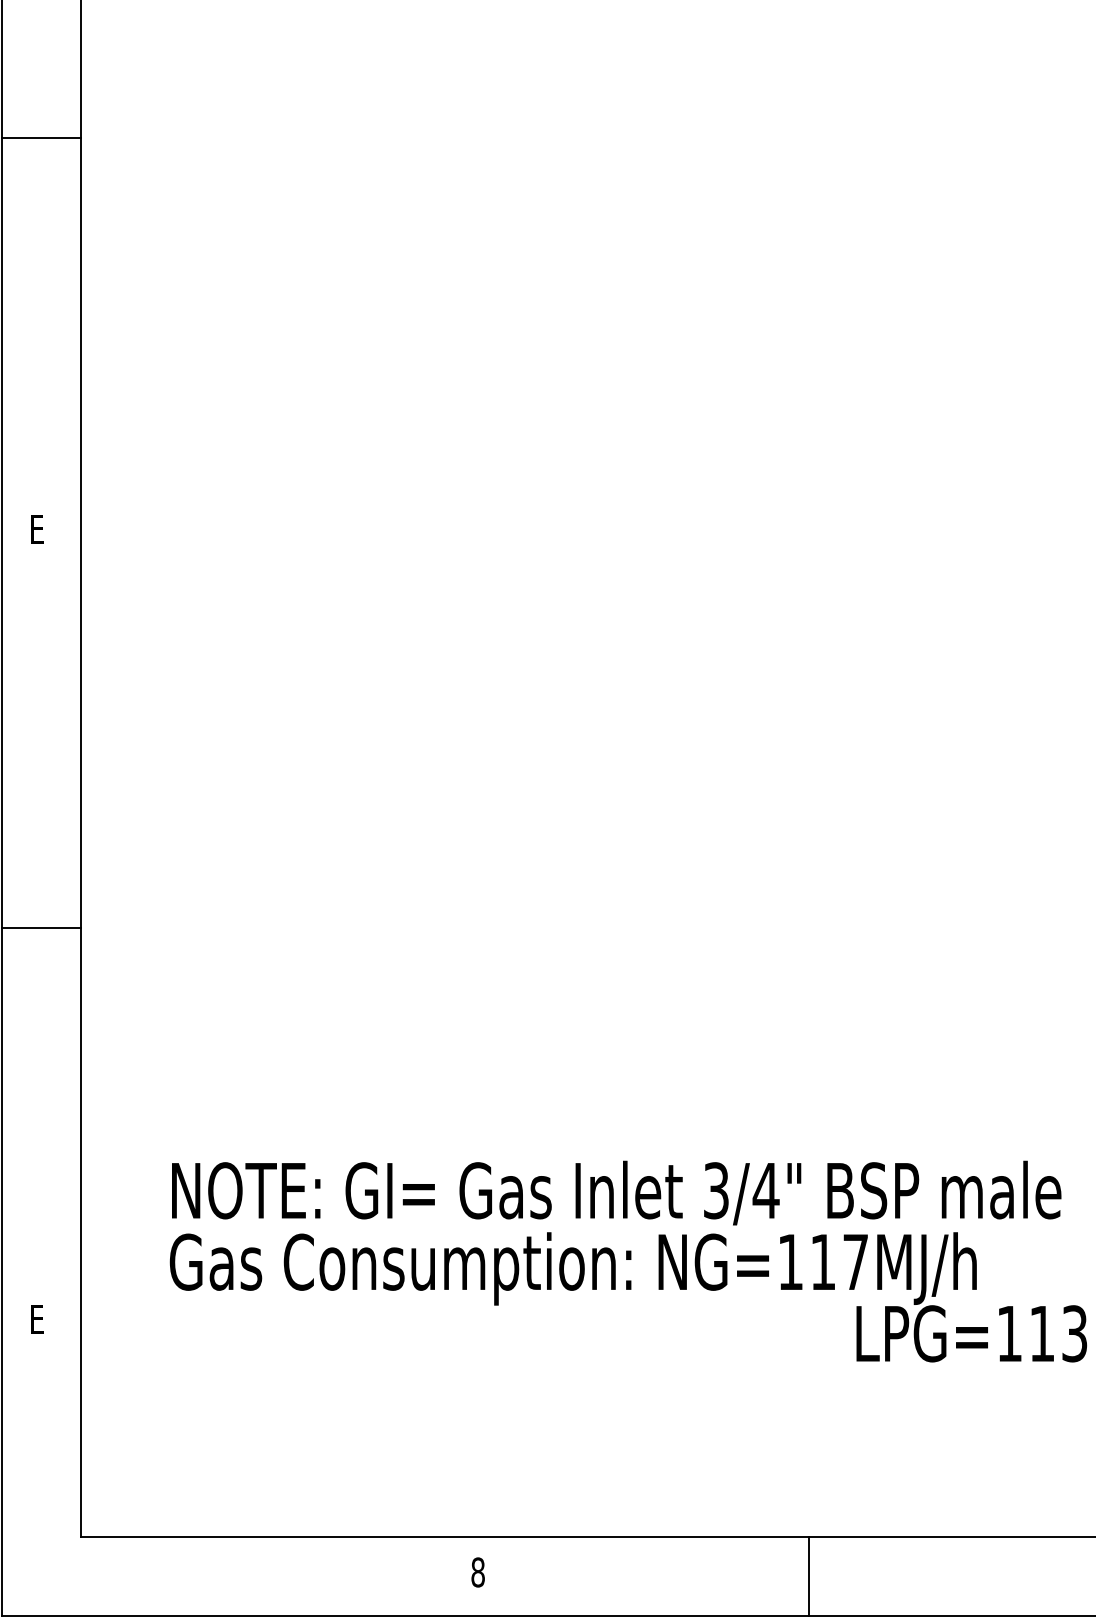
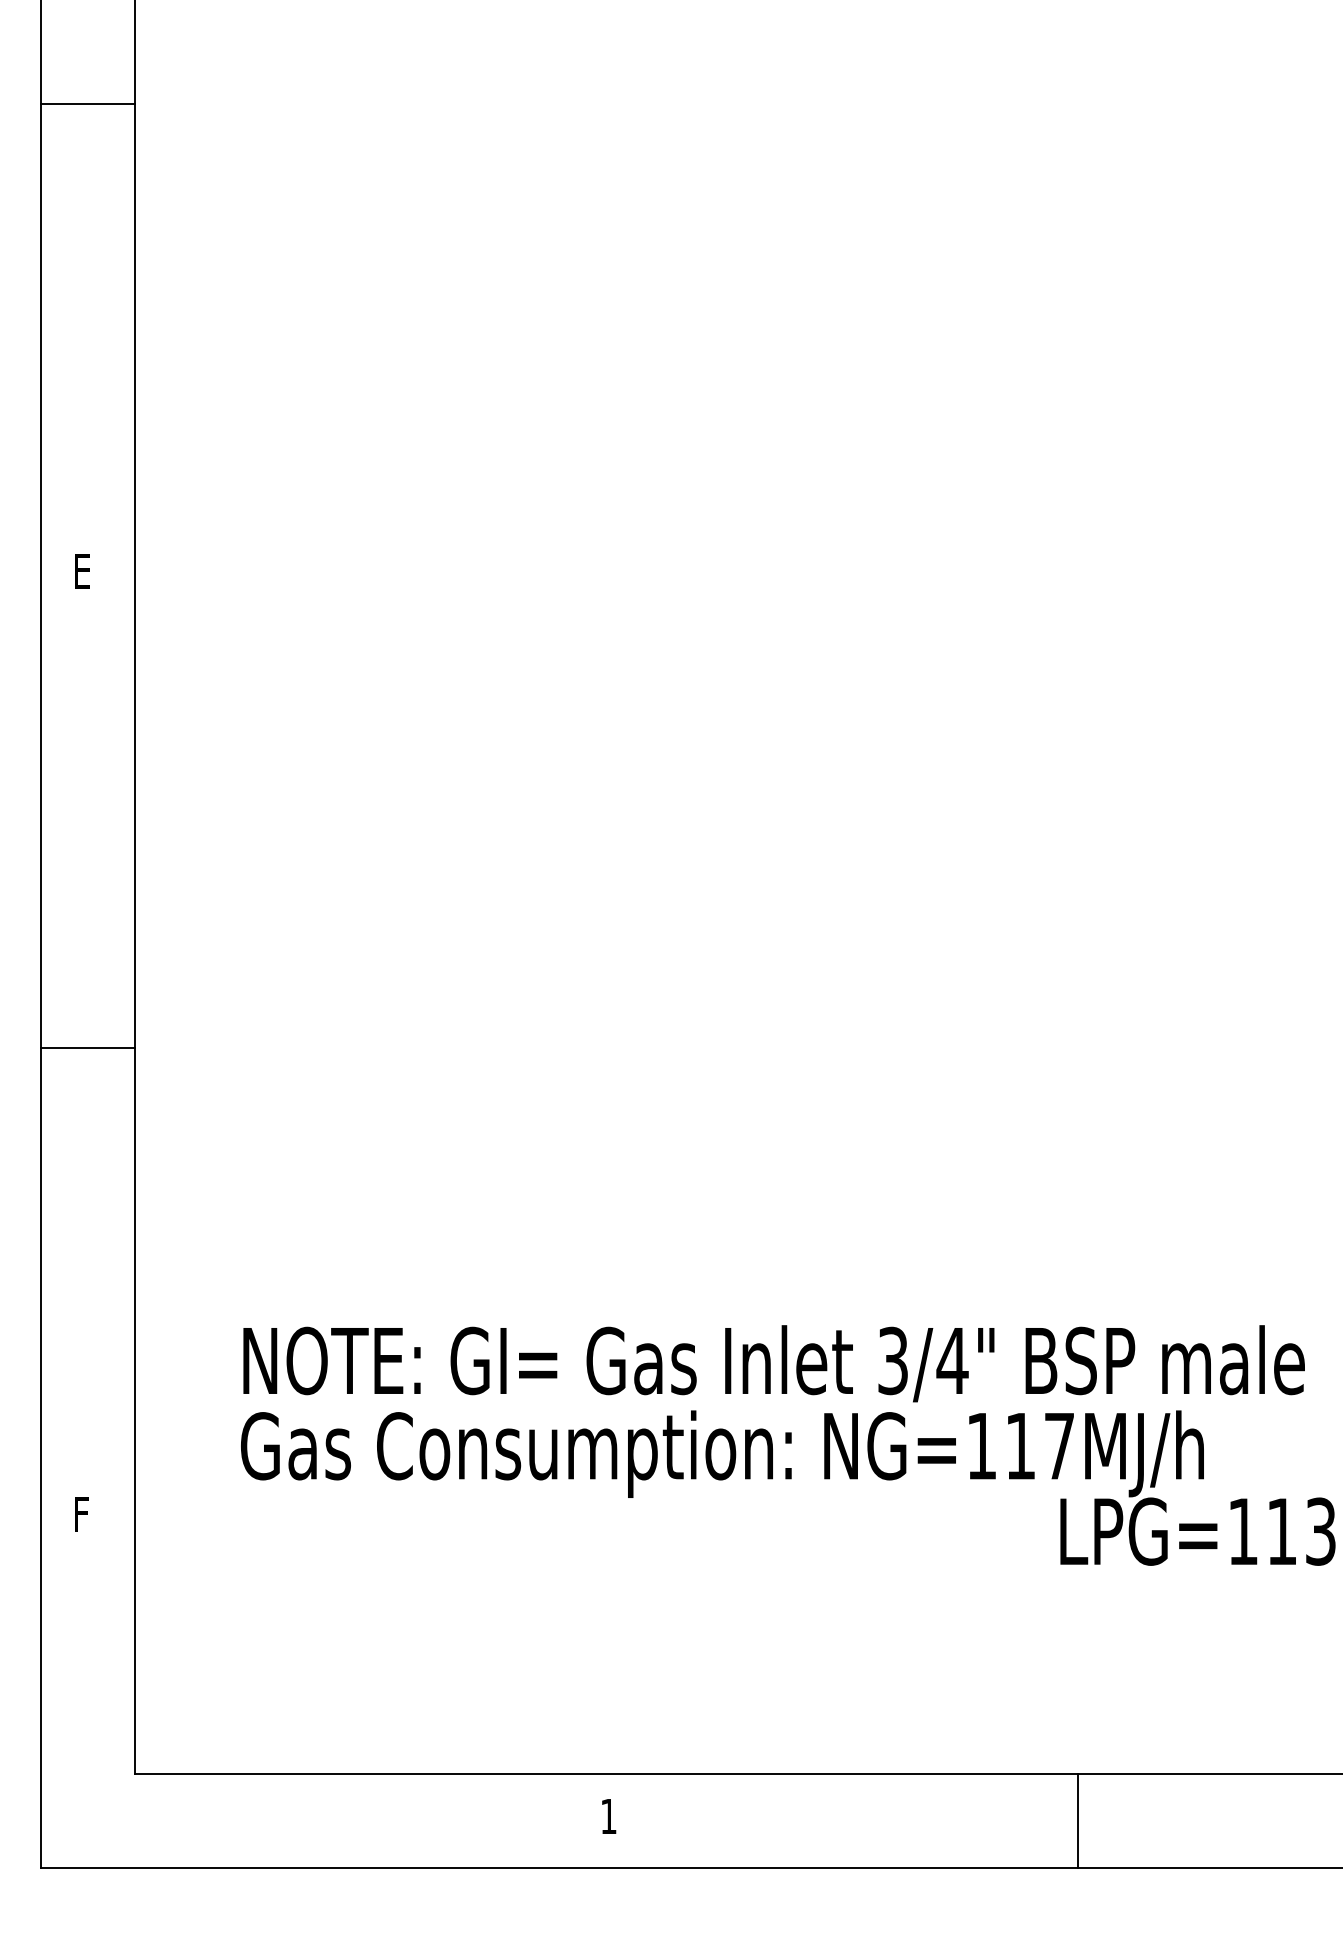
text: (37, 1319) -> (83, 1514), E -> F
text: (477, 1572) -> (608, 1816), 8 -> 1
line: (809, 1575) -> (1078, 1820), moved

